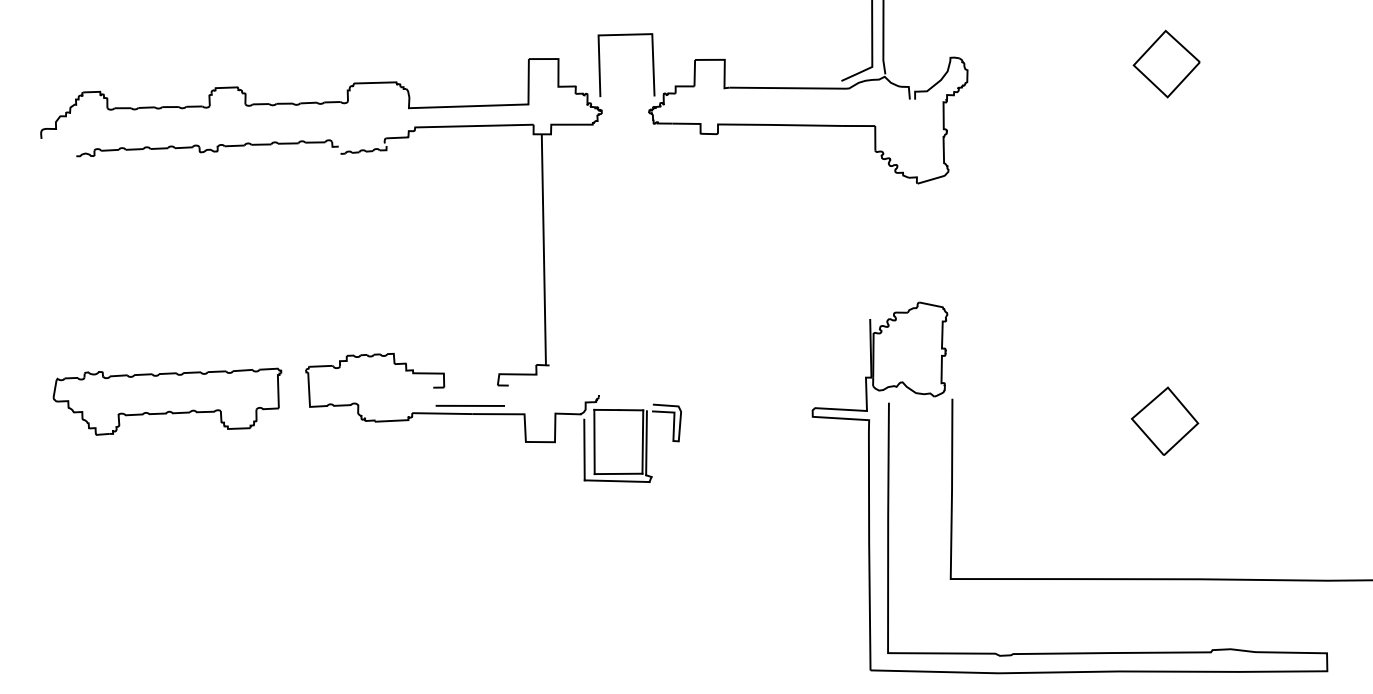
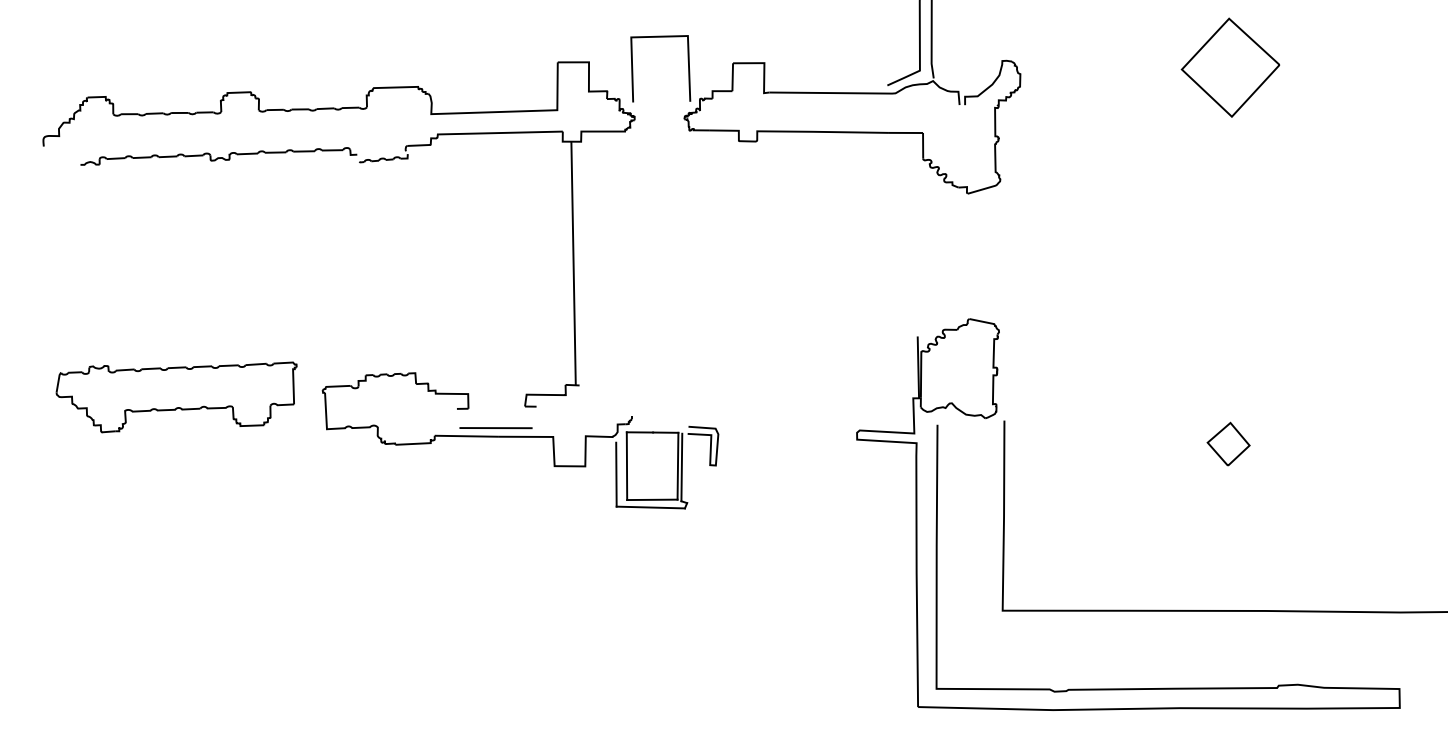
part: (1166, 63) -> (1230, 67), size x1.4
part: (167, 401) -> (176, 397), moved
part: (1164, 420) -> (1228, 443), size x0.6

